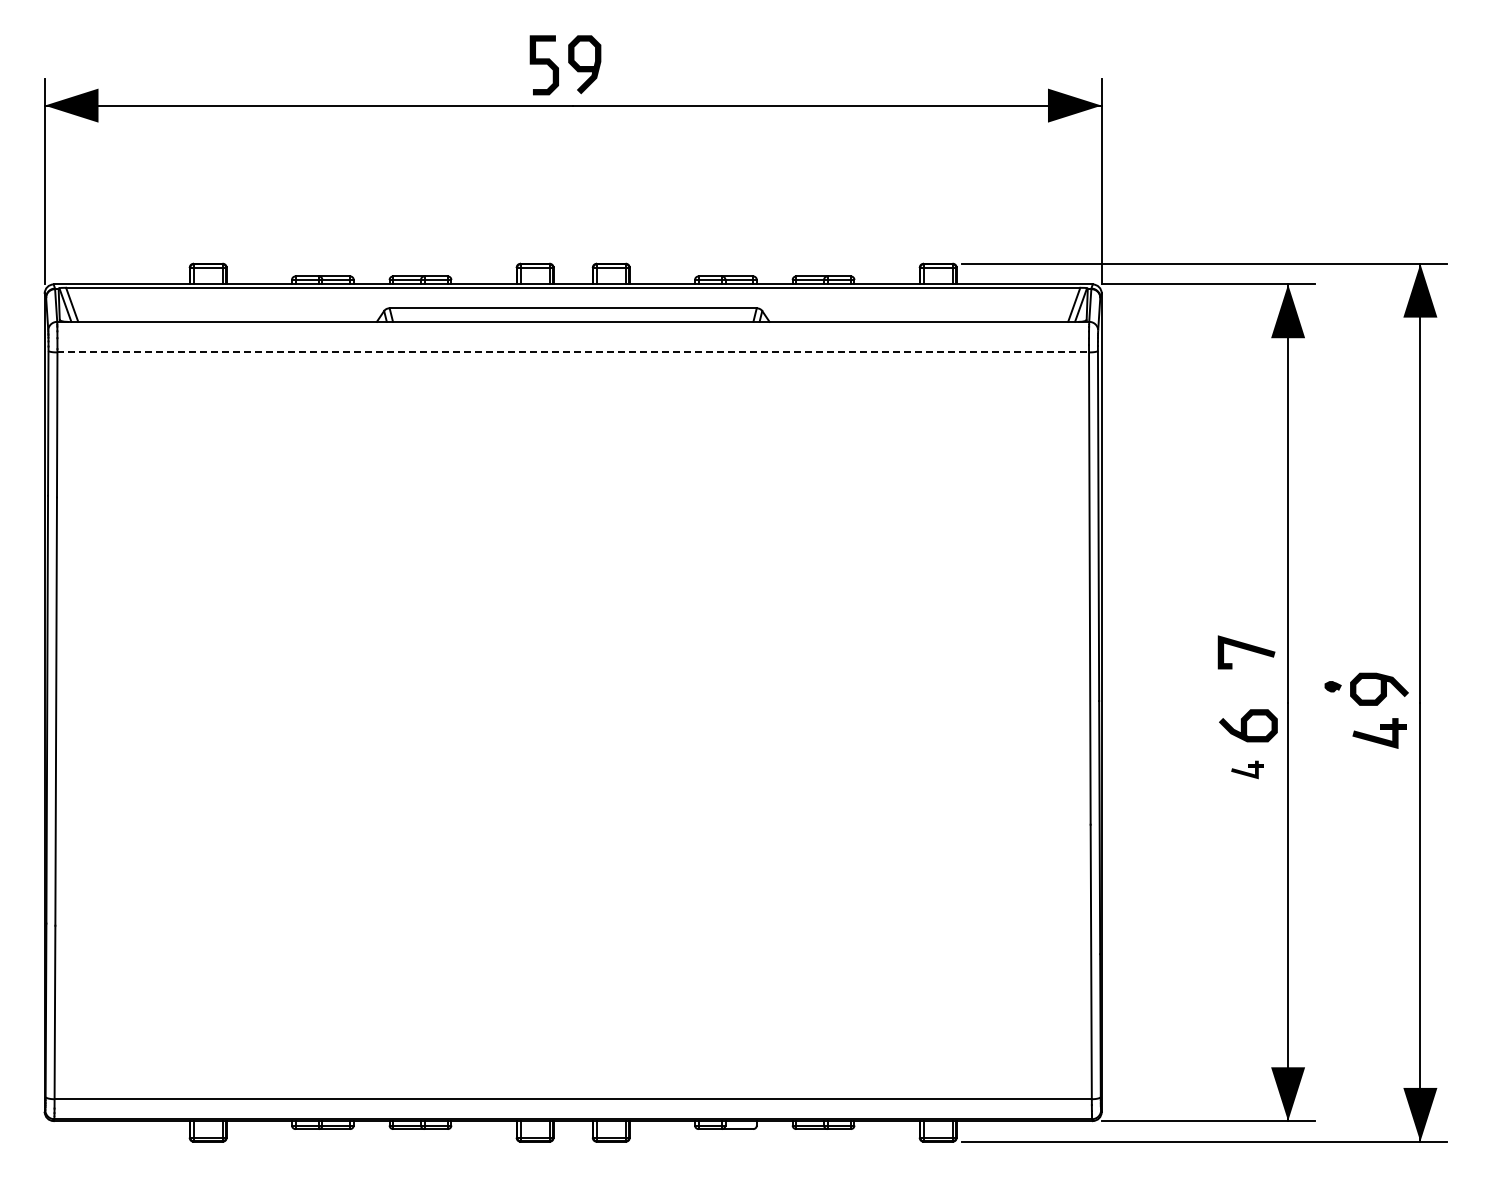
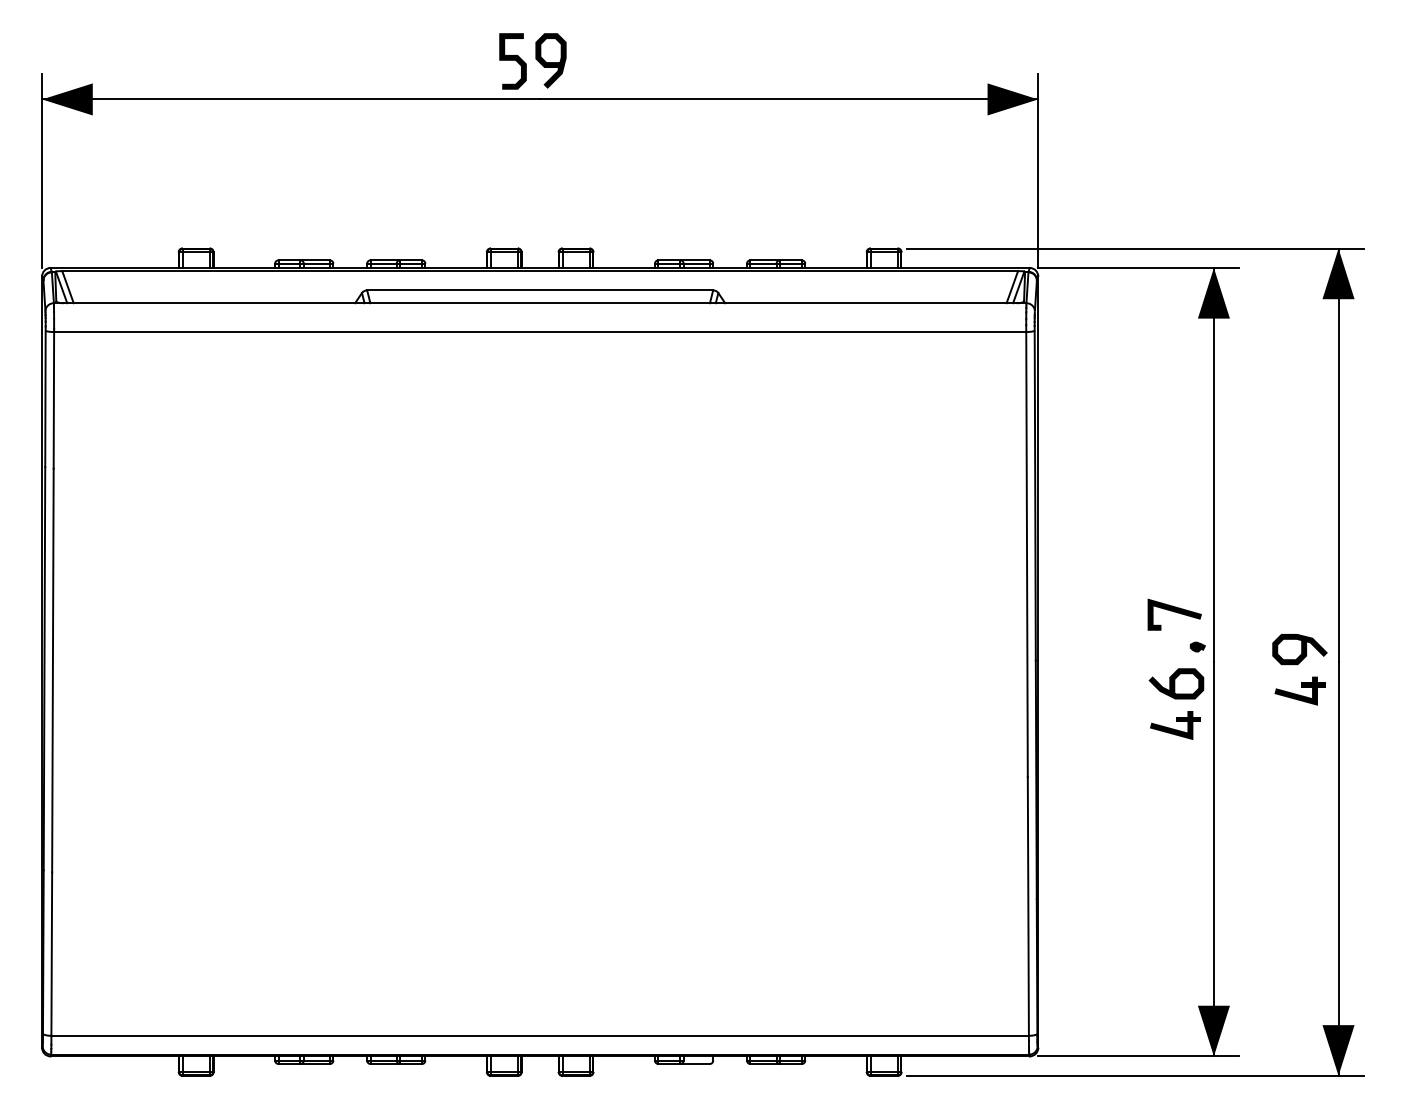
line: (573, 352) -> (540, 332), dashed -> solid
part: (1332, 686) -> (1197, 646), moved
part: (1247, 769) -> (1175, 725), size x1.67

